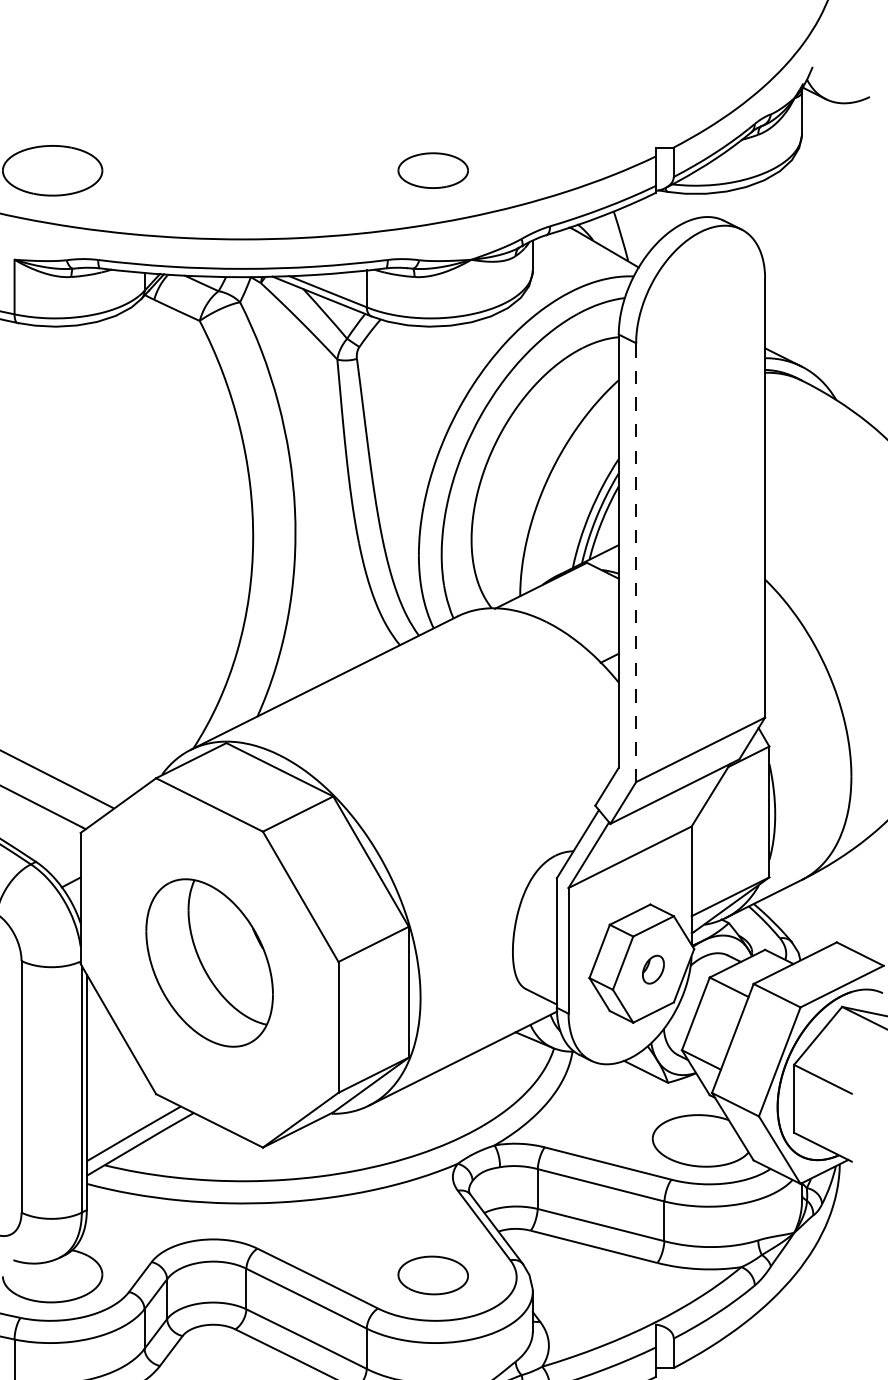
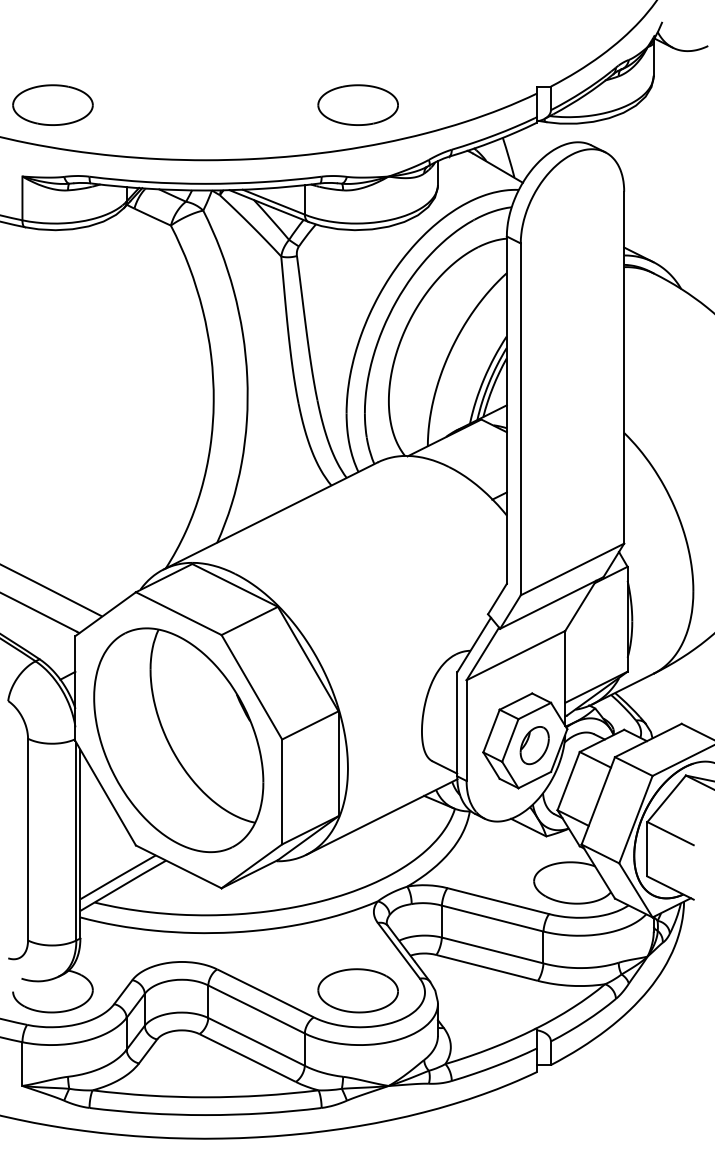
part: (432, 169) -> (357, 104), size x1.43
line: (635, 562) -> (520, 419), dashed -> solid
part: (209, 963) -> (178, 740), size x1.67
part: (653, 969) -> (534, 745), size x1.67
part: (432, 1275) -> (357, 990), size x1.43

